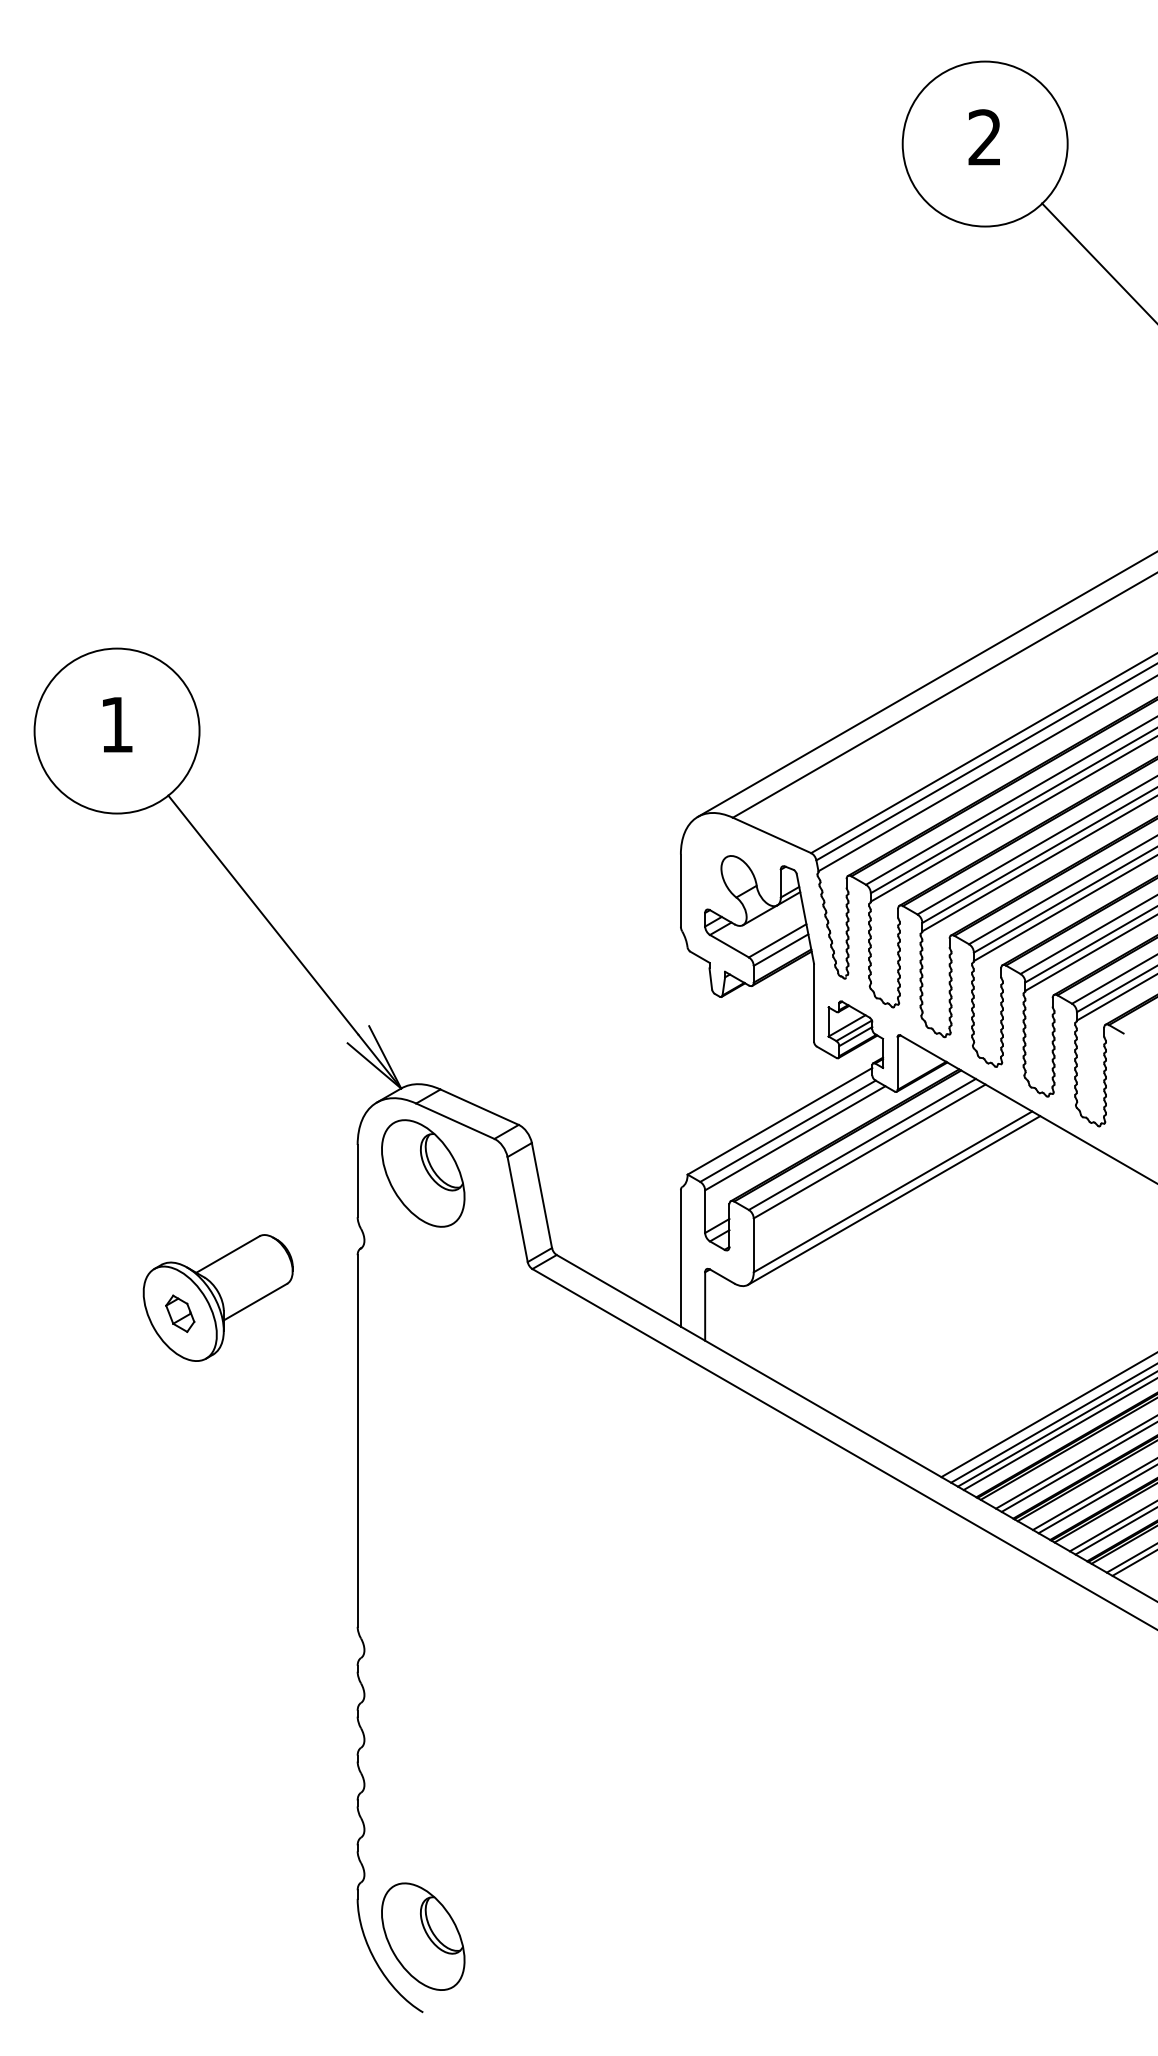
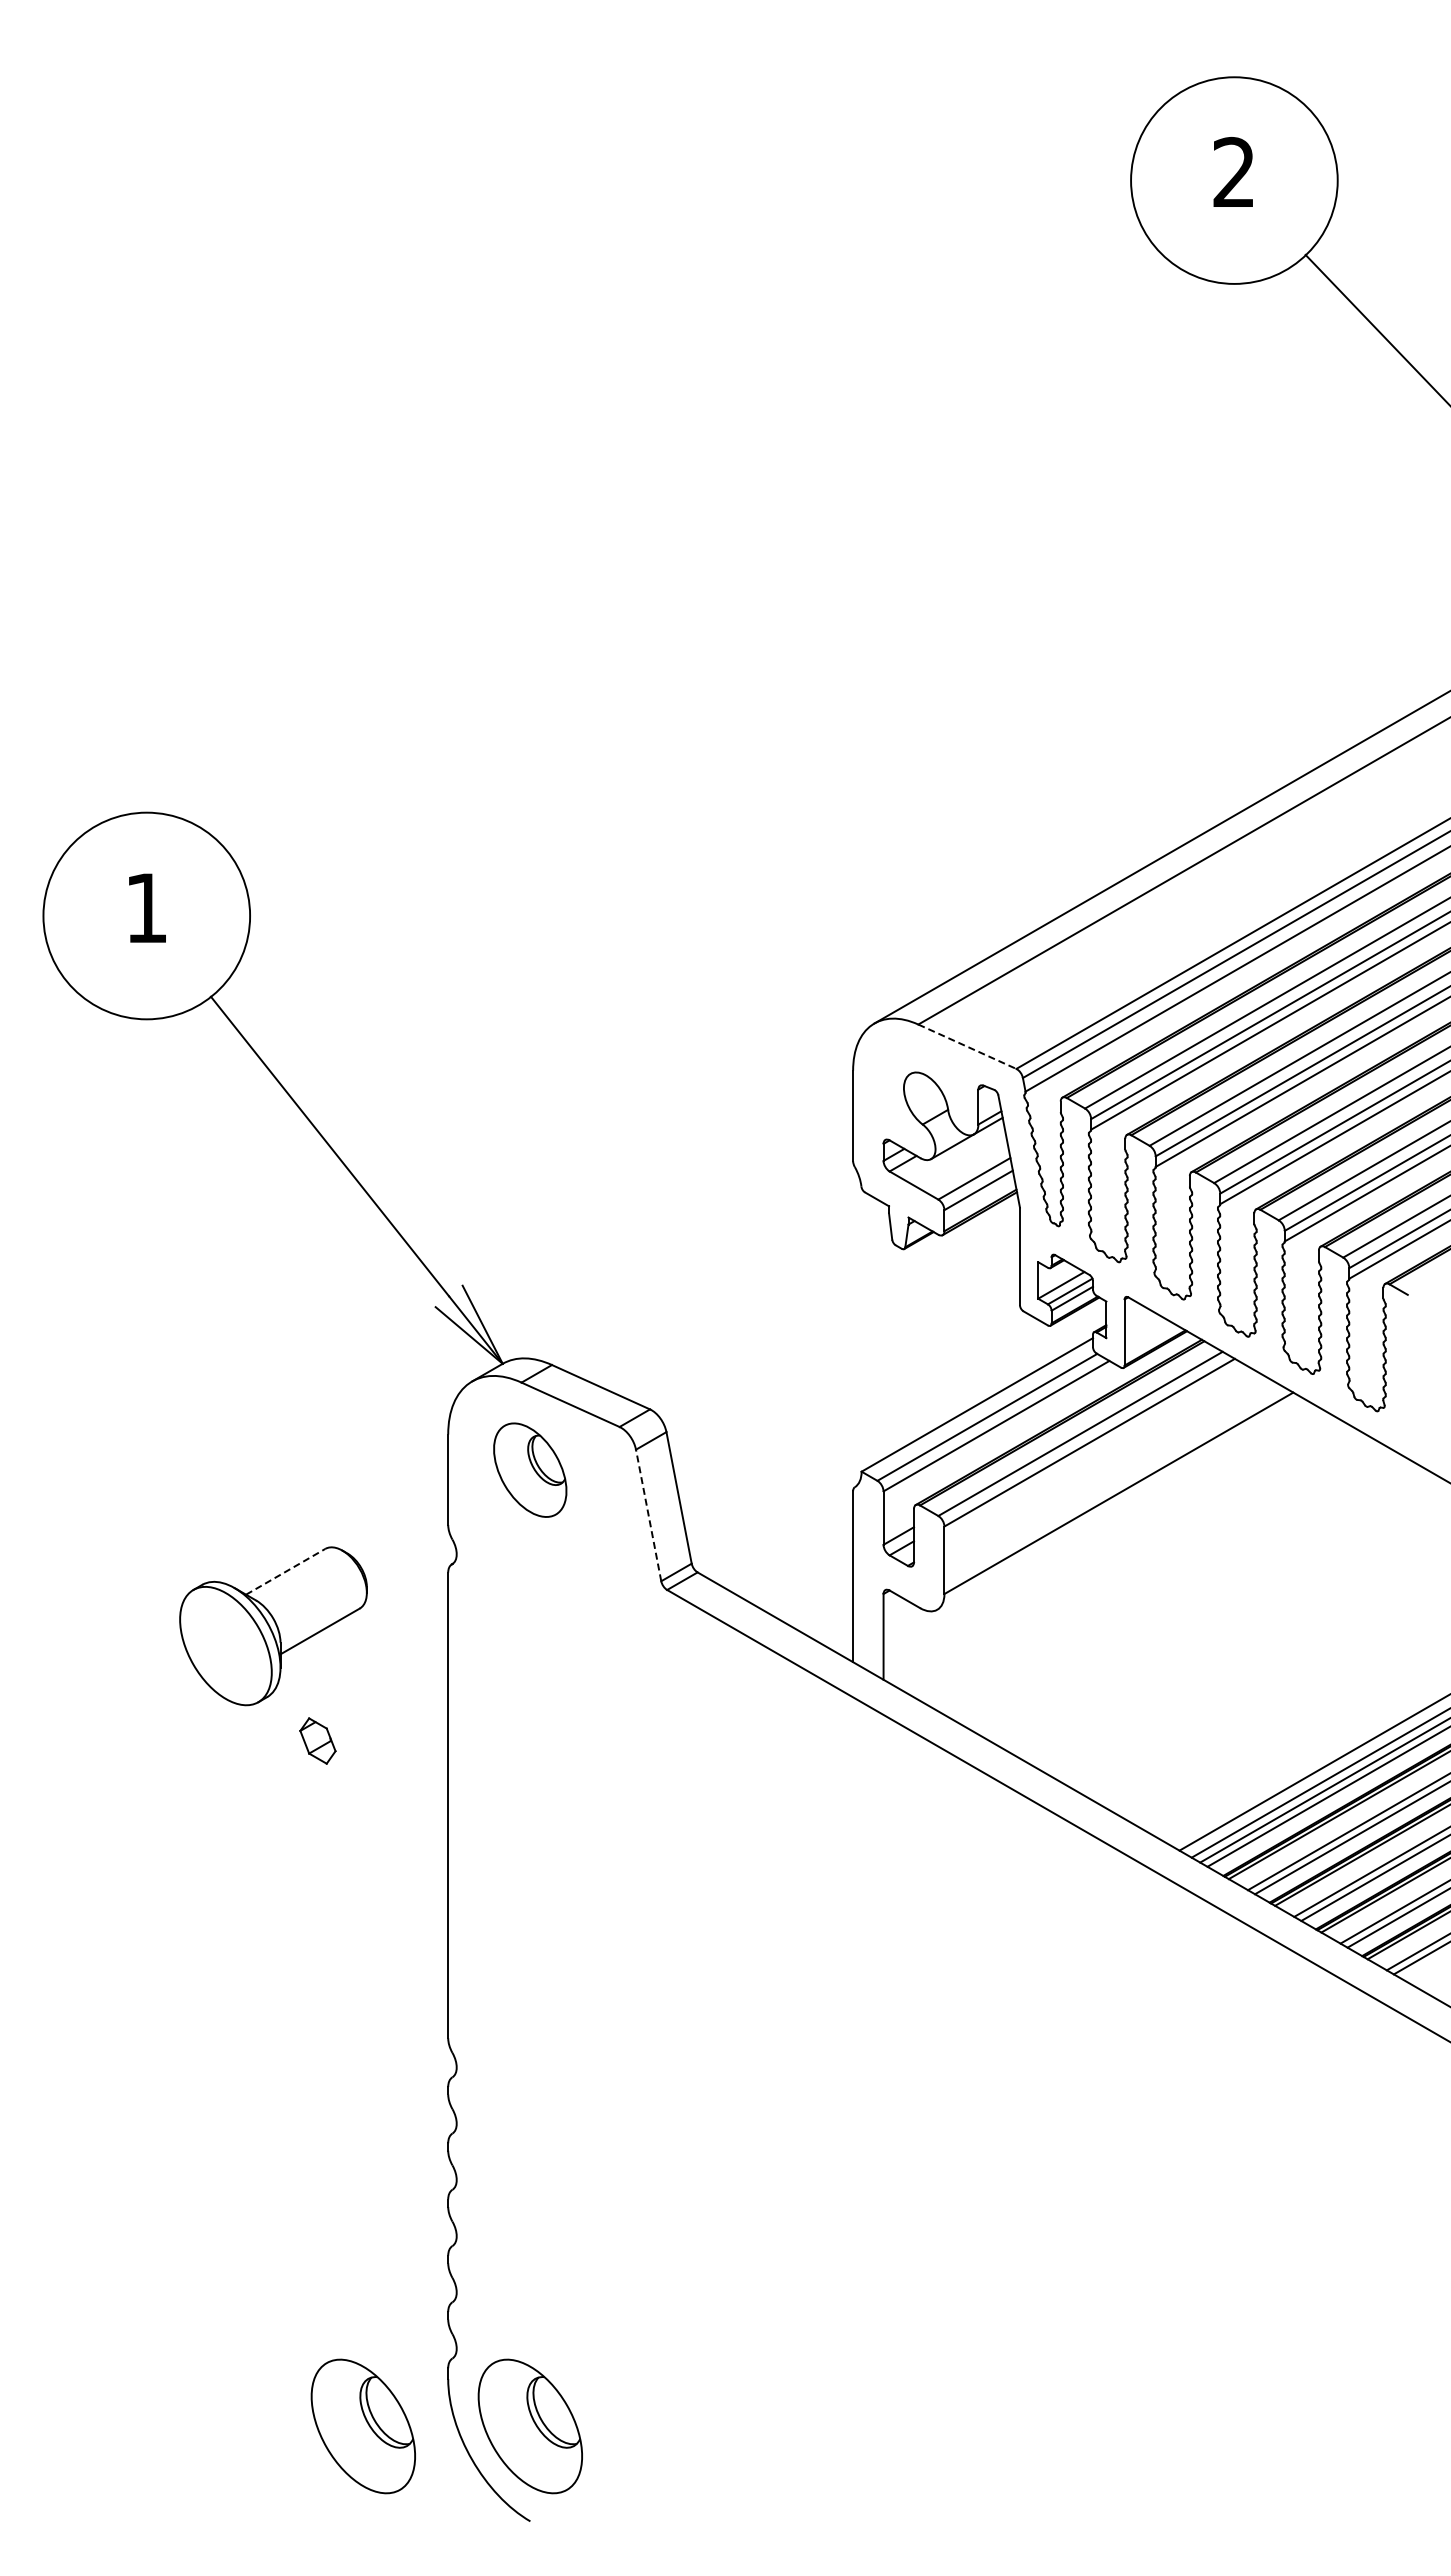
line: (772, 835) -> (967, 1046), solid -> dashed
part: (422, 1172) -> (529, 1469), size x0.7
line: (894, 1200) -> (1120, 1503), removed
line: (517, 1209) -> (648, 1515), solid -> dashed
line: (227, 1254) -> (285, 1571), solid -> dashed
part: (179, 1313) -> (317, 1740), moved
part: (289, 1936) -> (362, 2426), added

